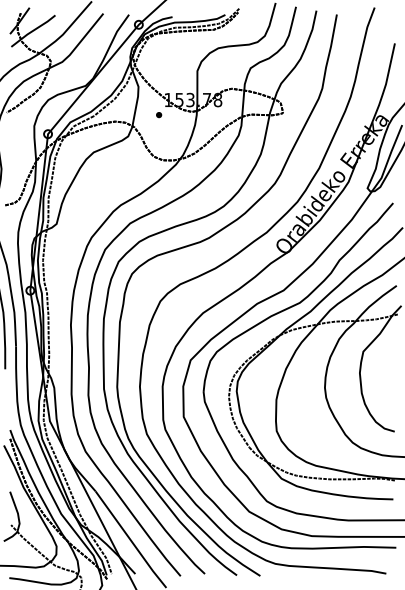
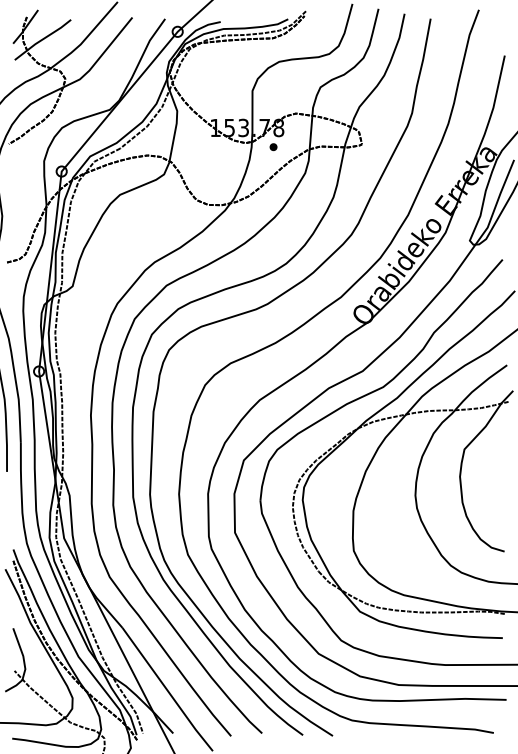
part: (159, 115) -> (273, 147), moved

